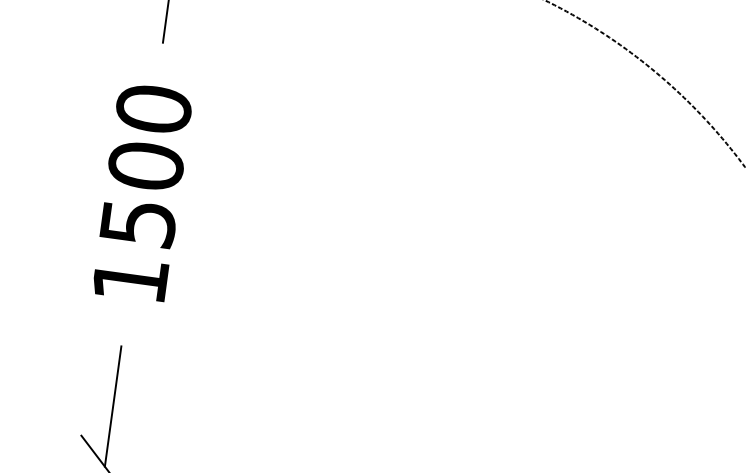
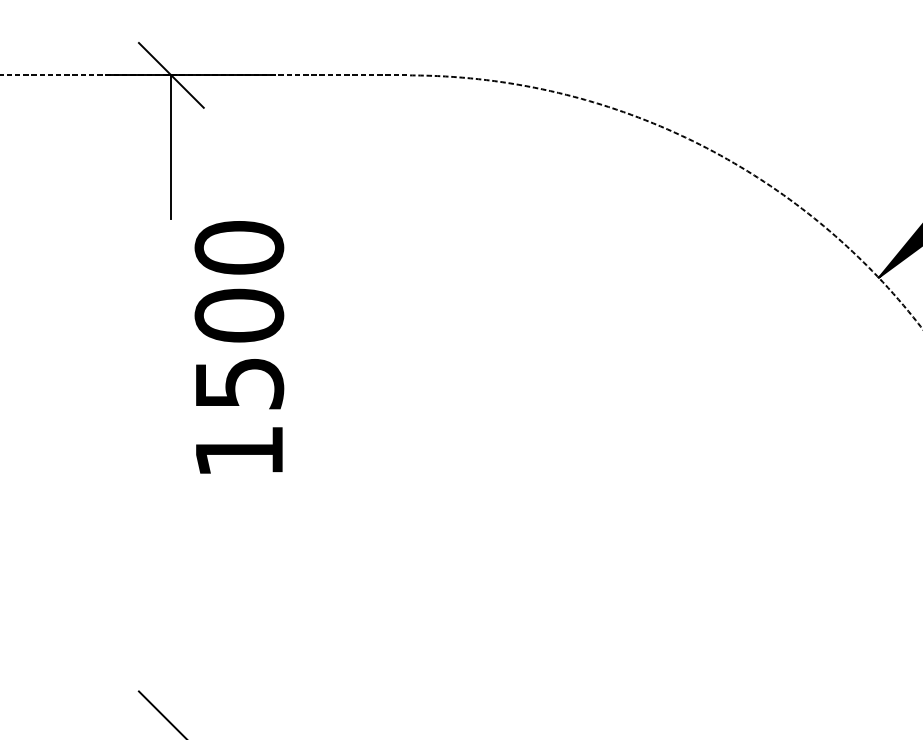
text: (142, 192) -> (239, 347), moved
line: (113, 405) -> (171, 651), removed

